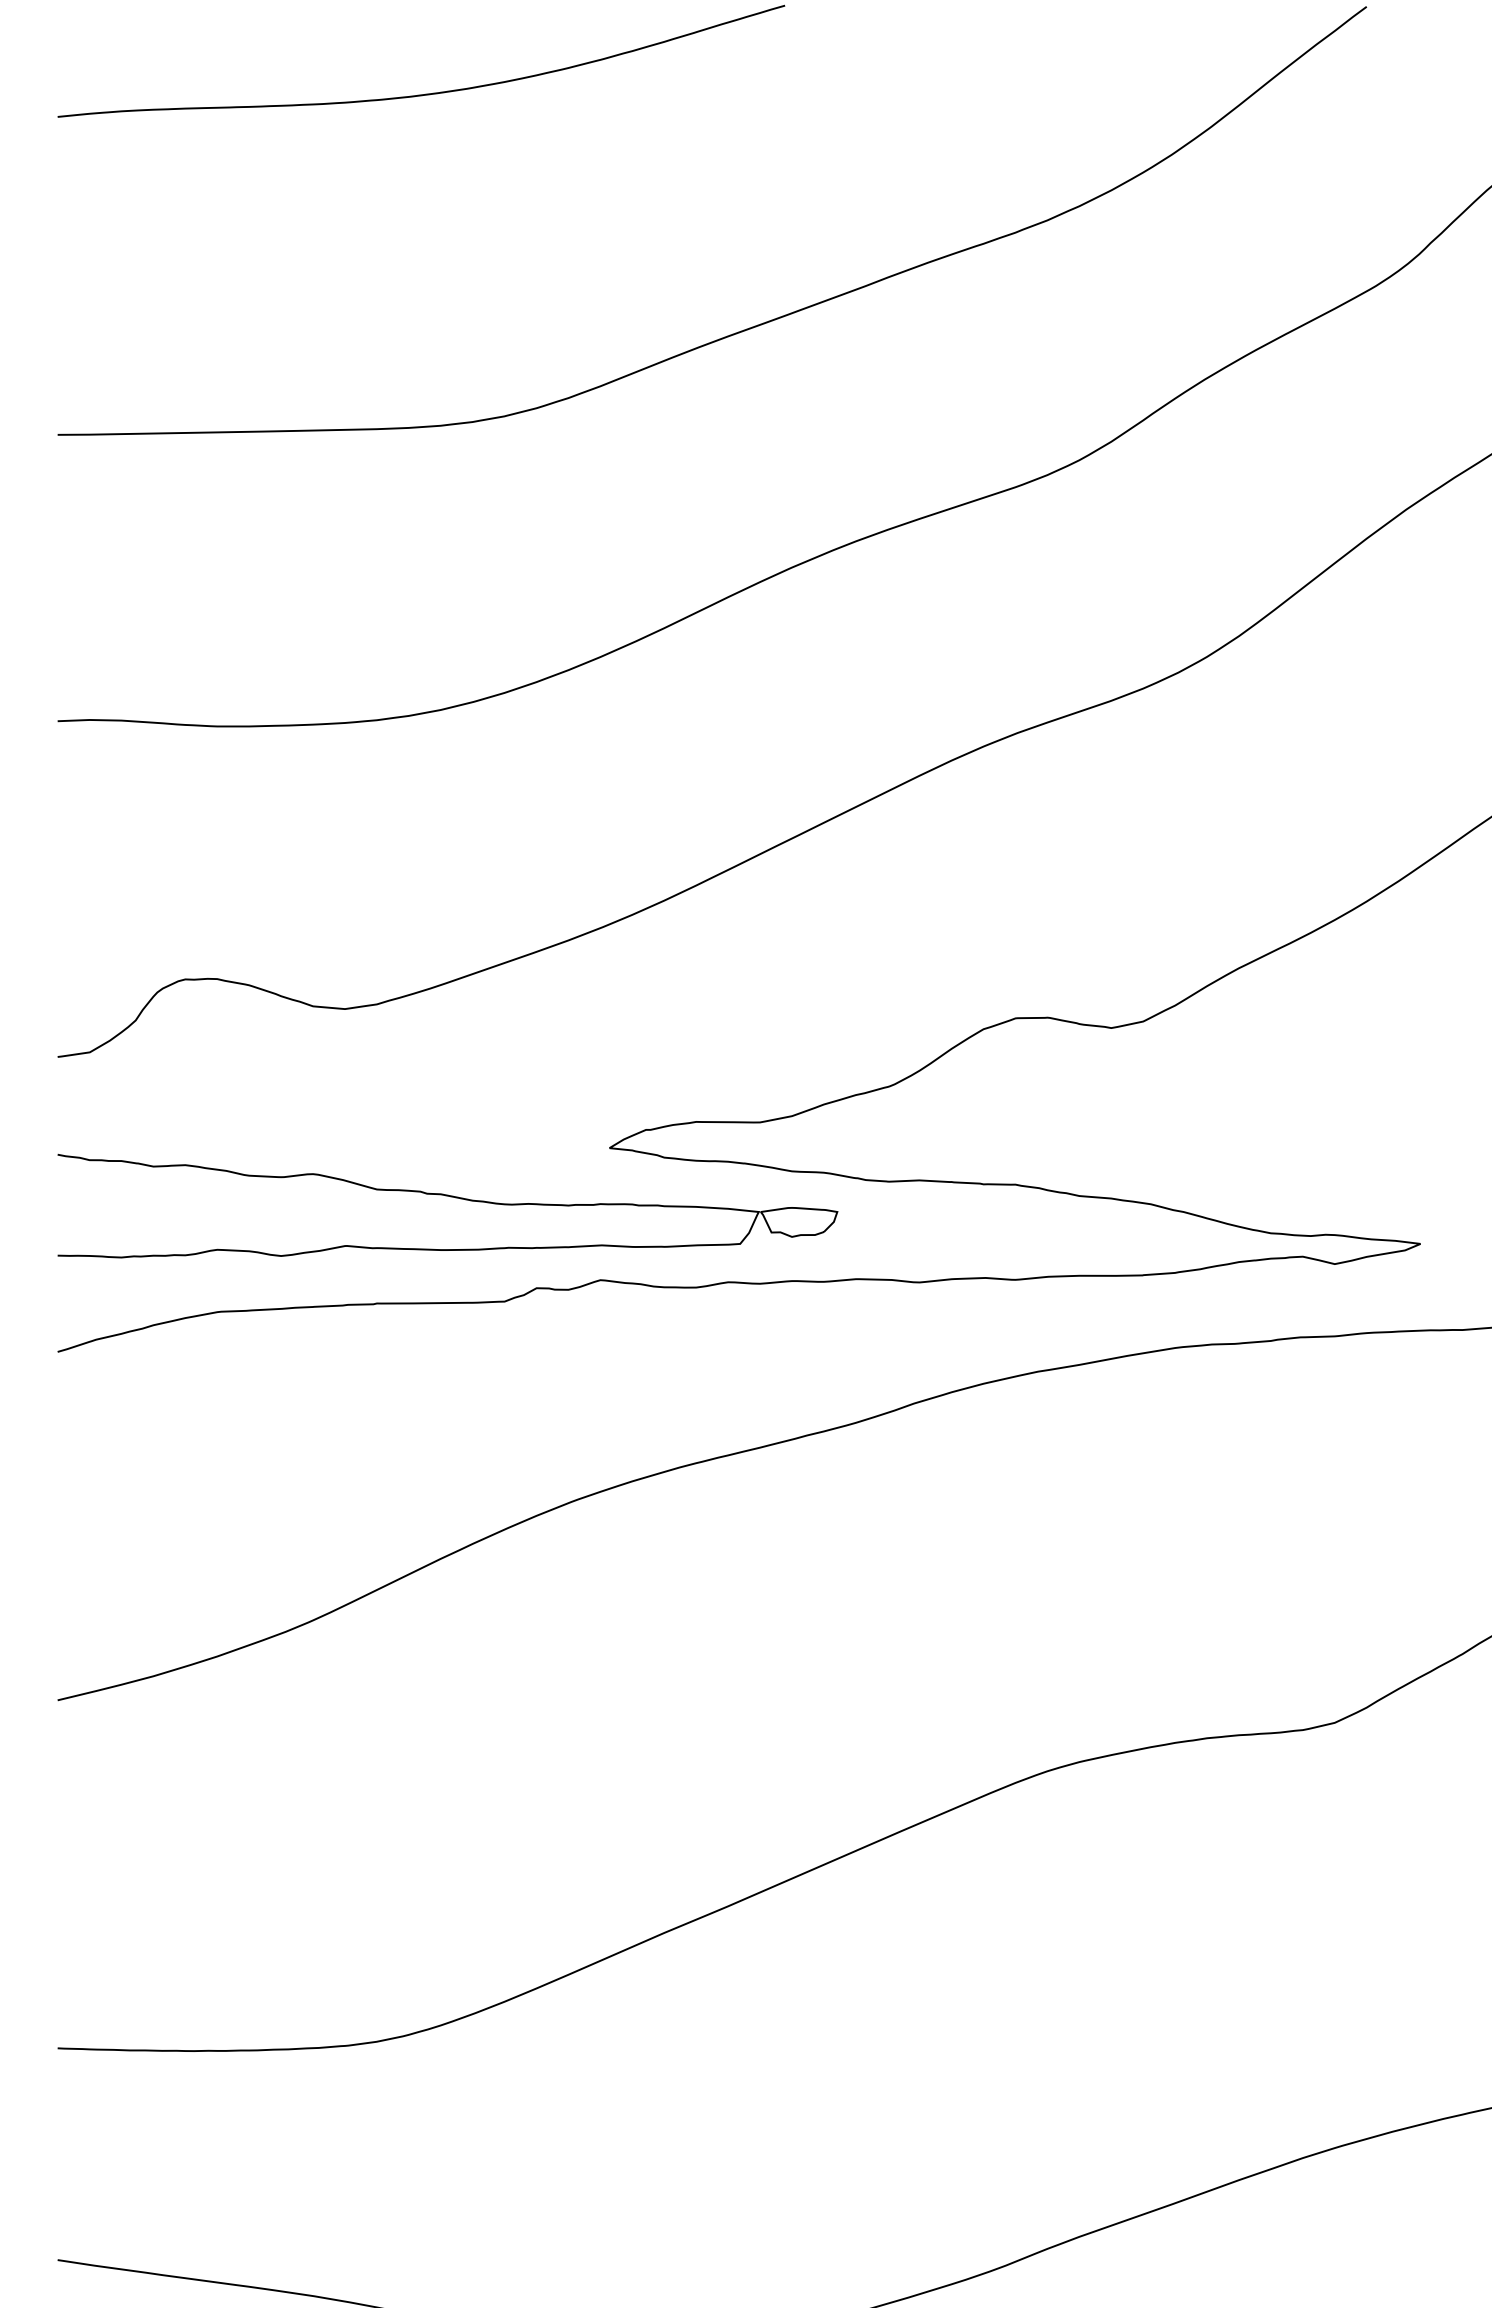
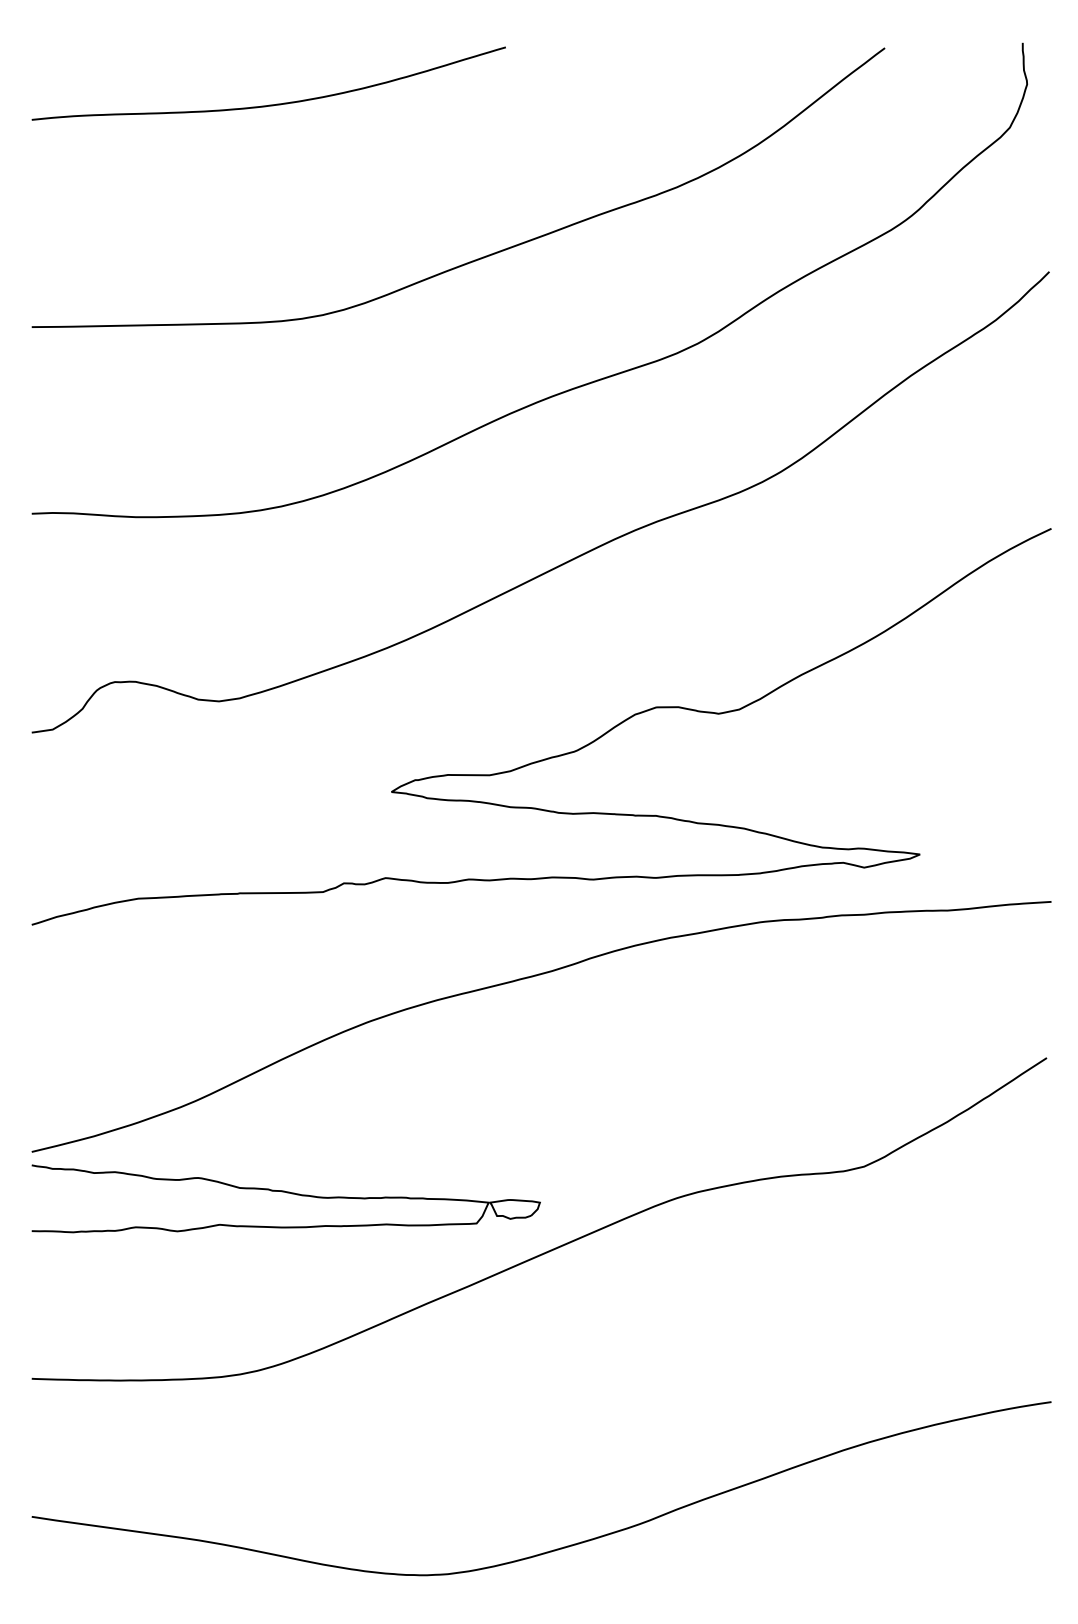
part: (446, 1205) -> (285, 1198), moved

